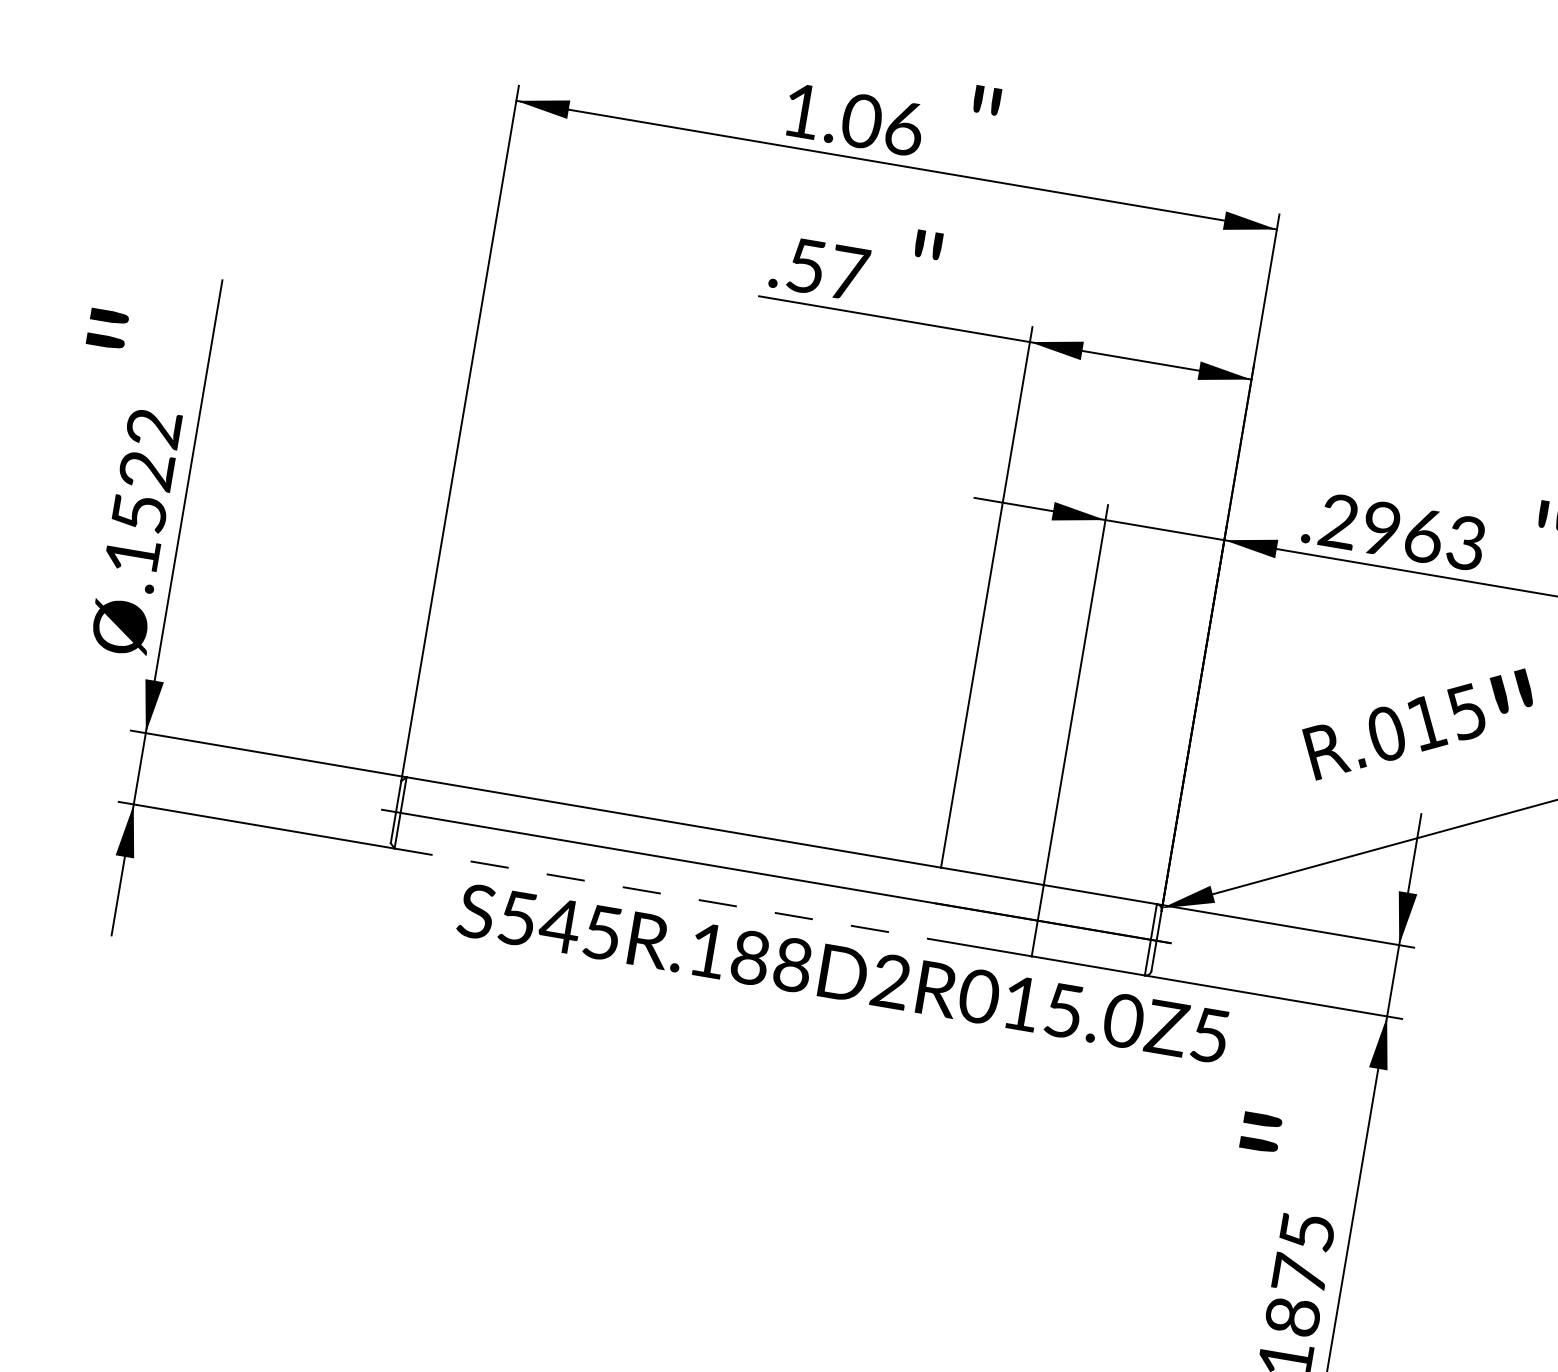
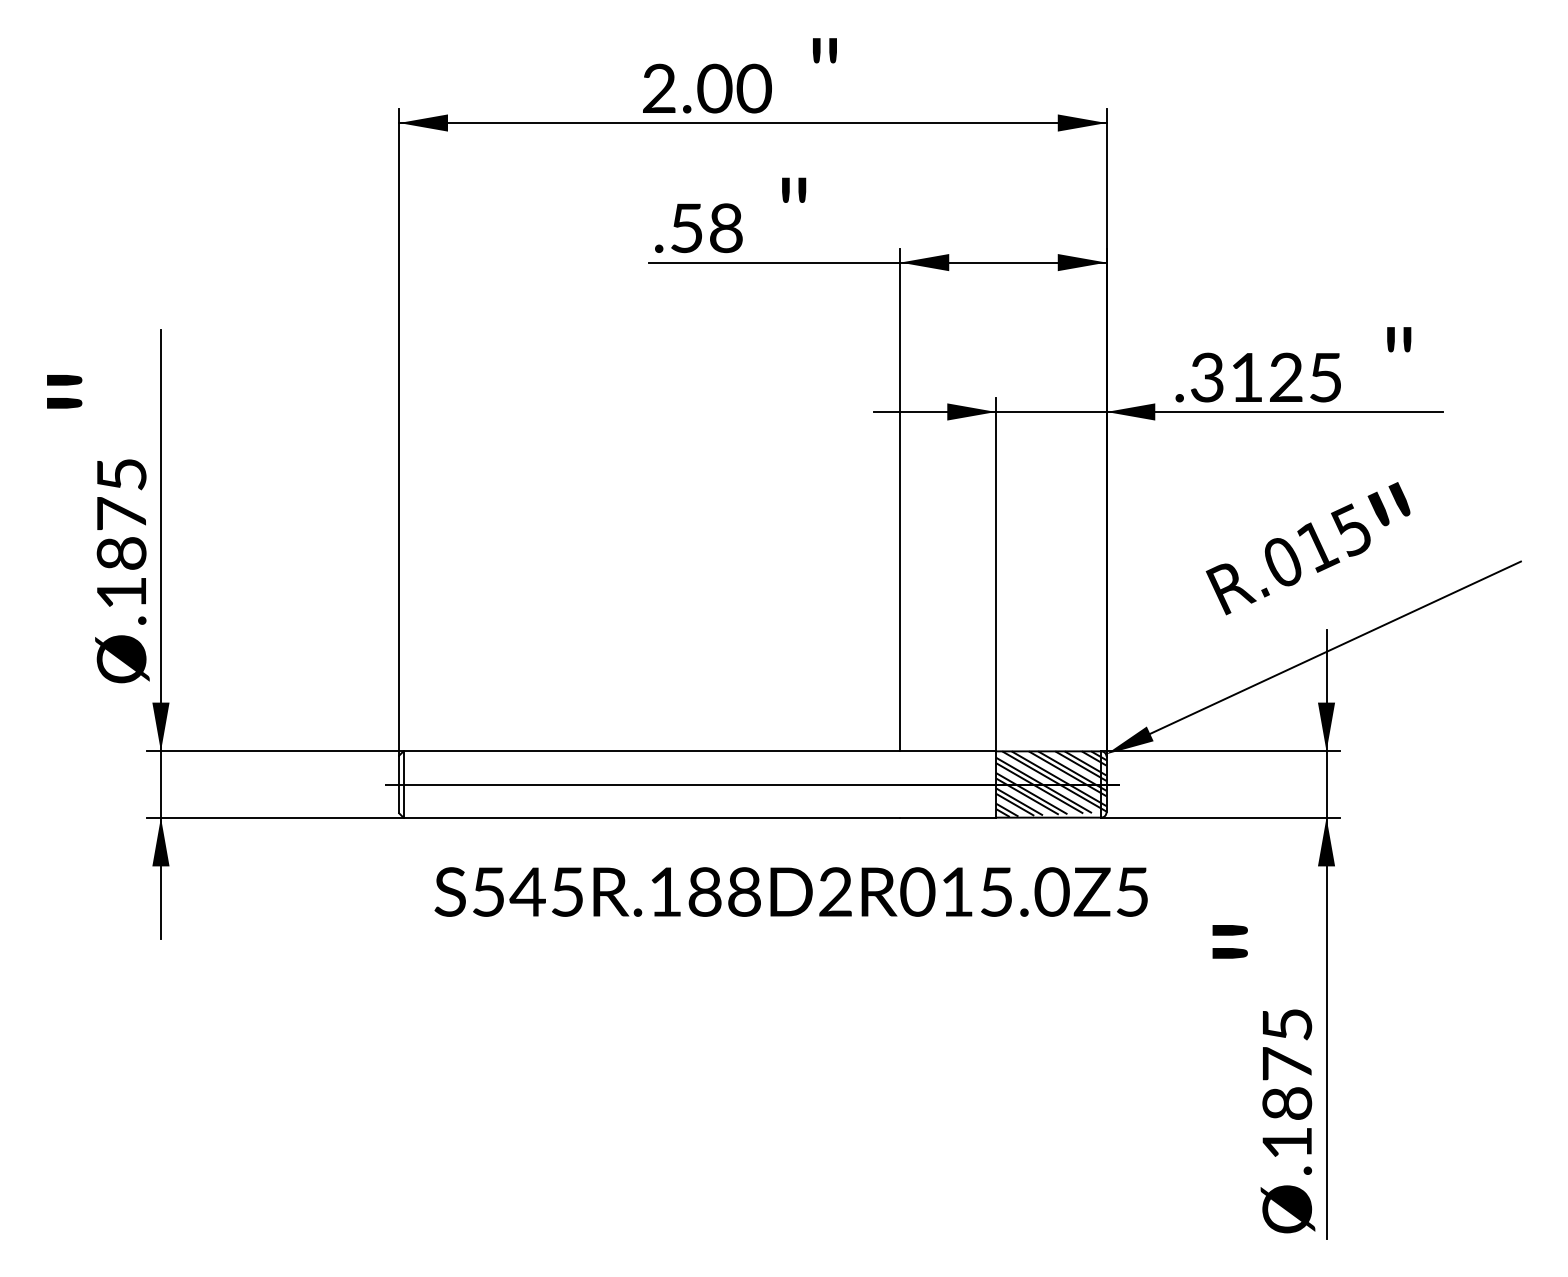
text: (854, 119) -> (707, 88), 1.06 -> 2.00
text: (849, 273) -> (726, 228), .57 -> .58
text: (146, 470) -> (121, 513), .1522 -> .1875
text: (1402, 532) -> (1266, 377), .2963 -> .3125
line: (662, 893) -> (652, 817), dashed -> solid
hatch: (1097, 929) -> (1051, 783), added
text: (842, 972) -> (790, 891), moved

